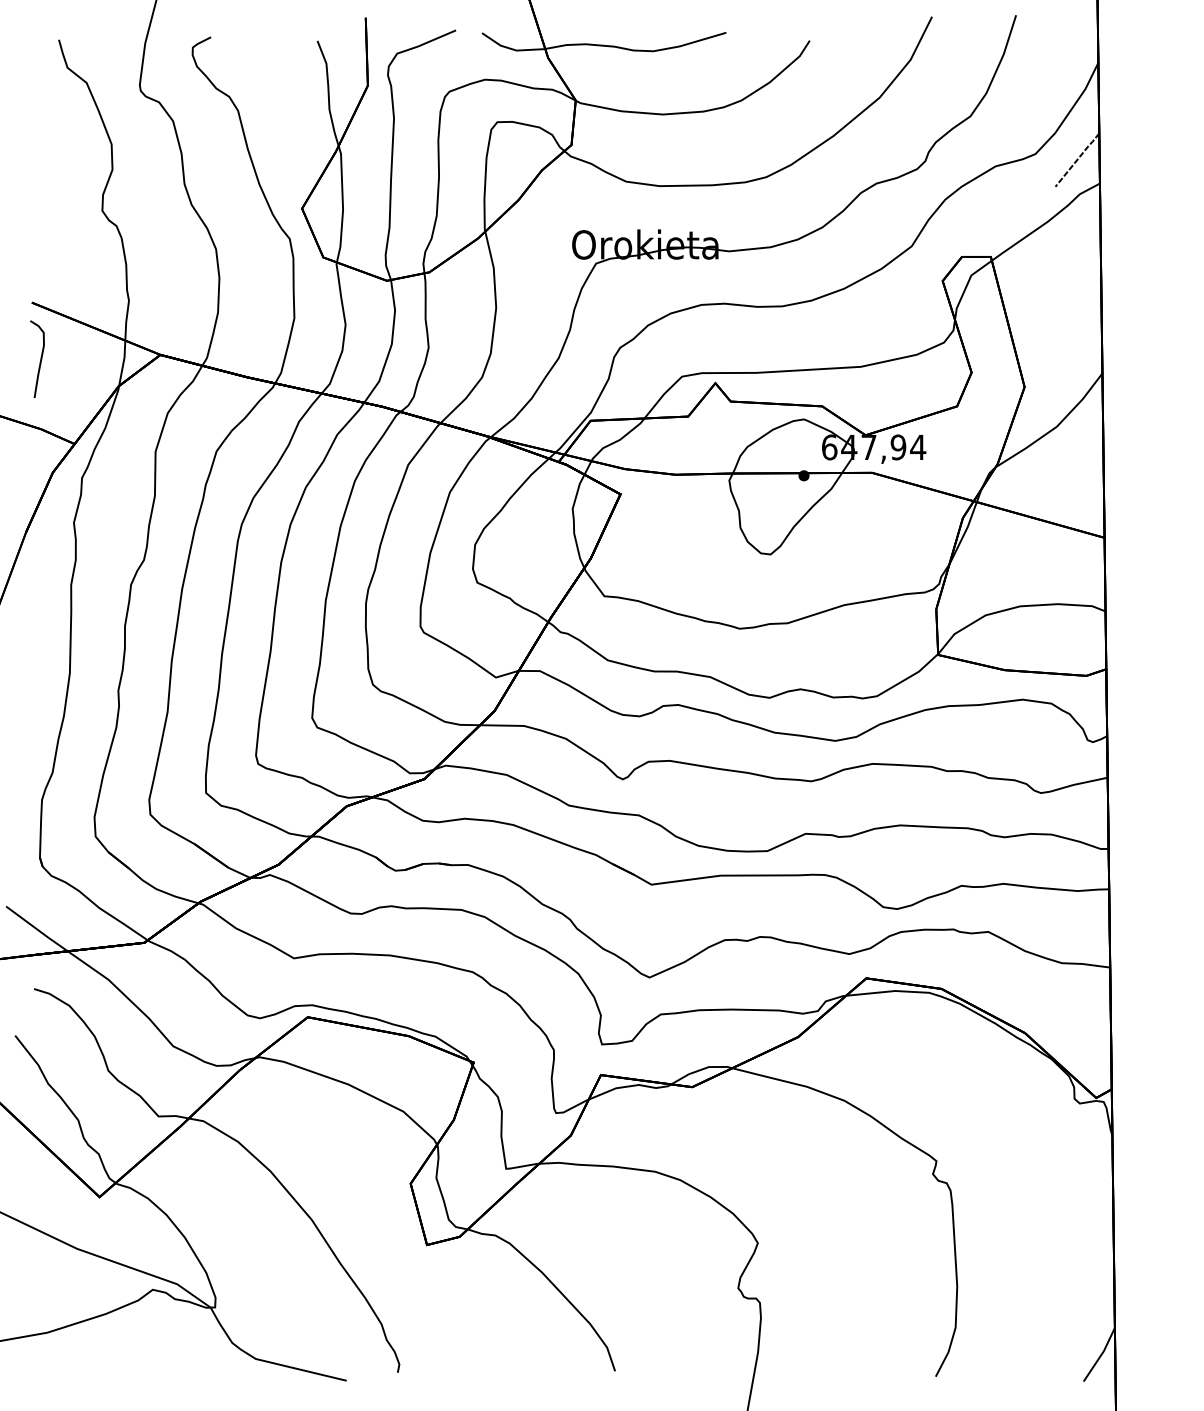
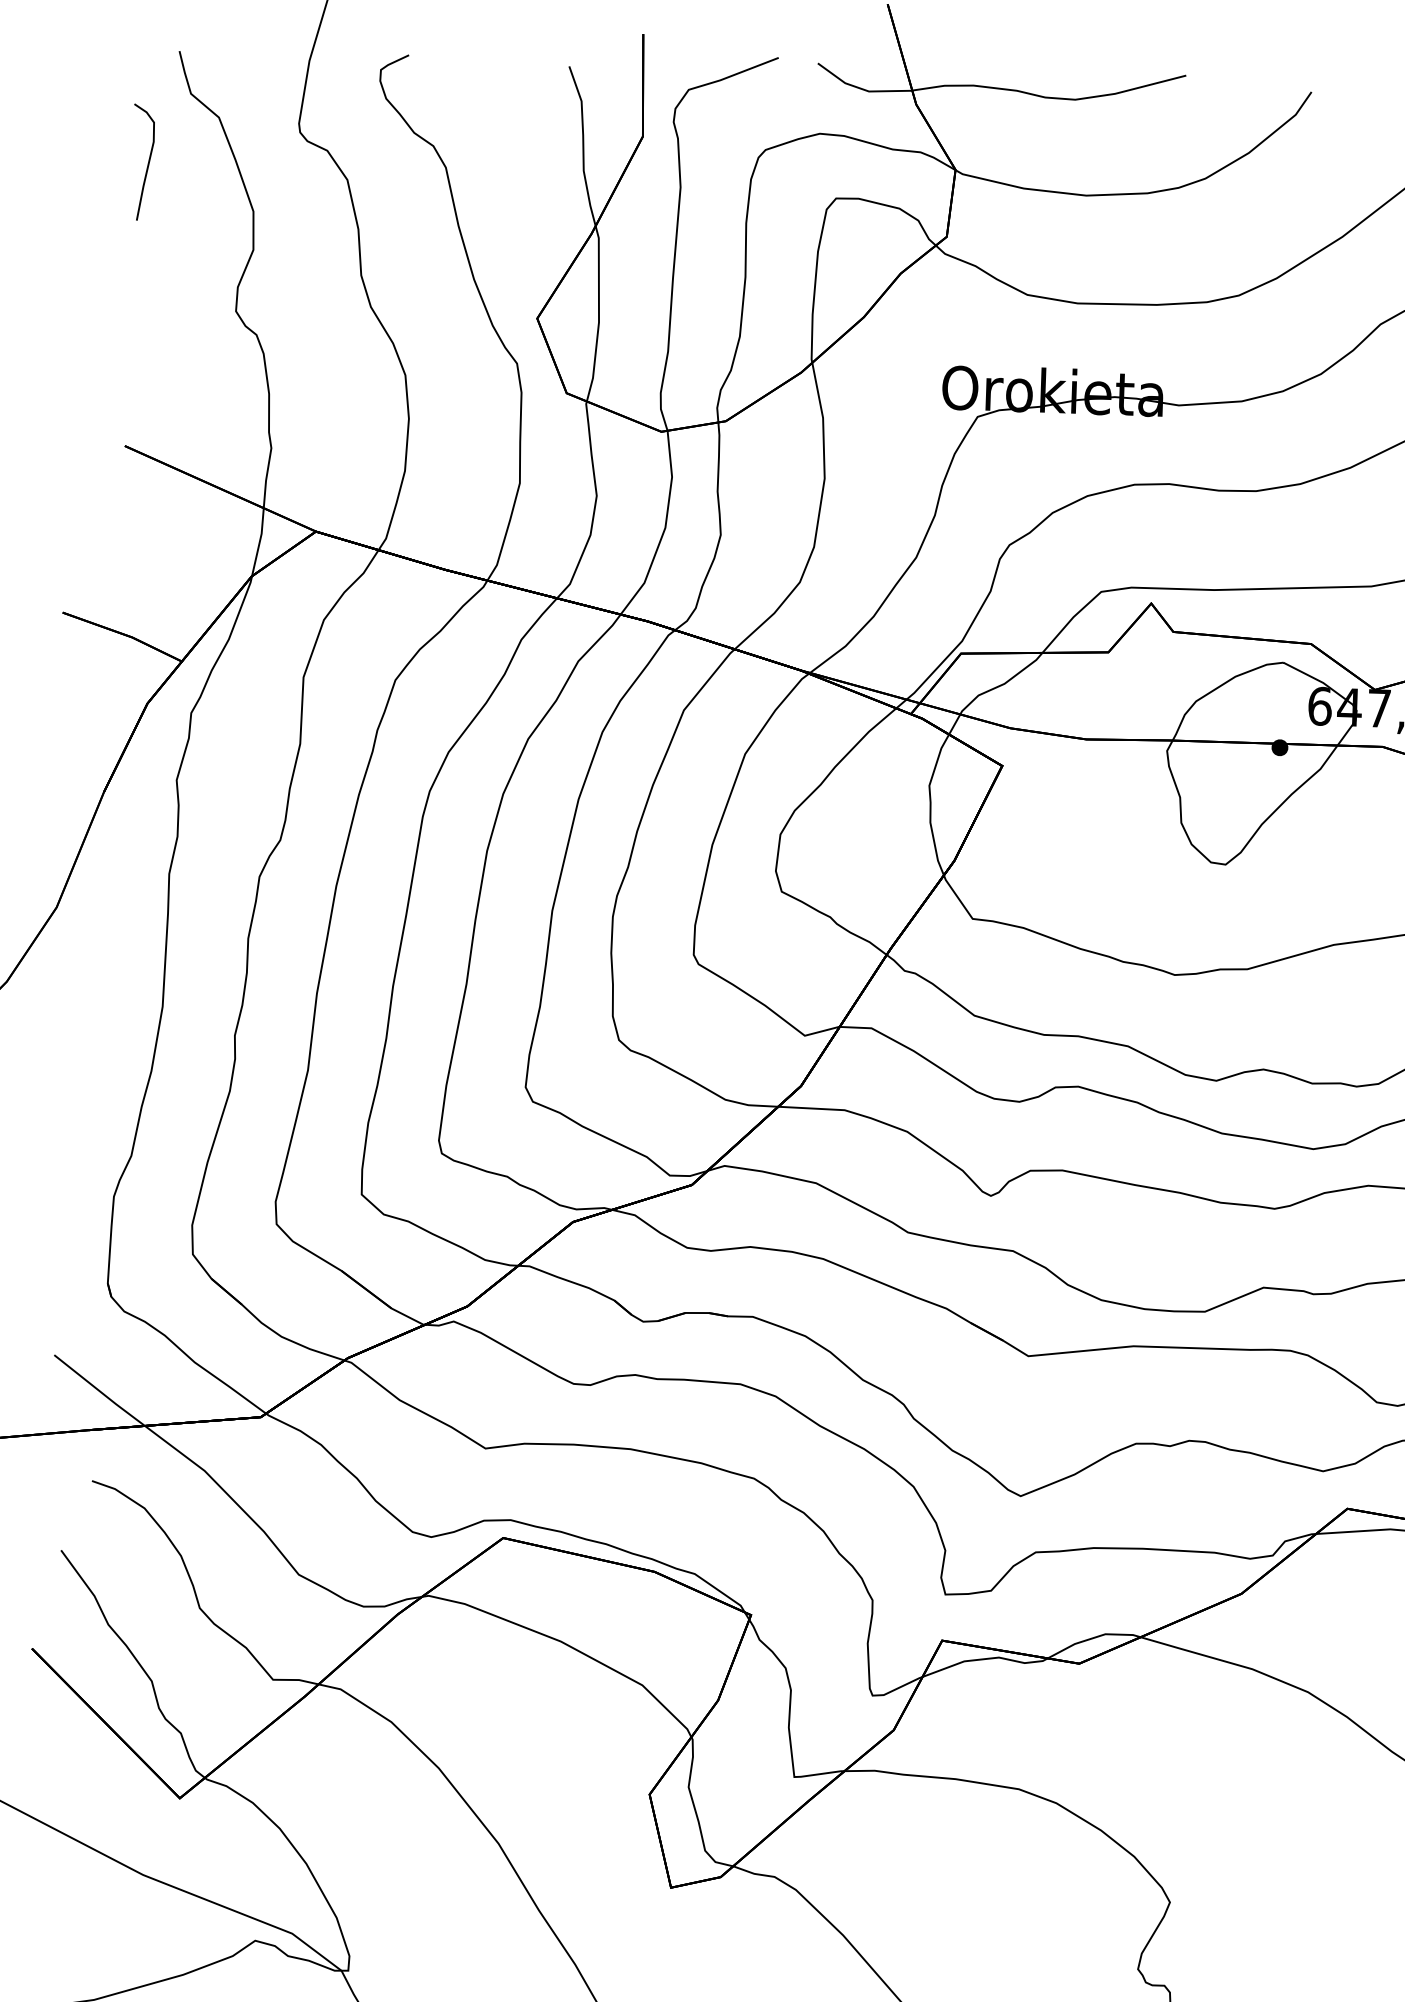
curve: (40, 358) -> (147, 161), moved

